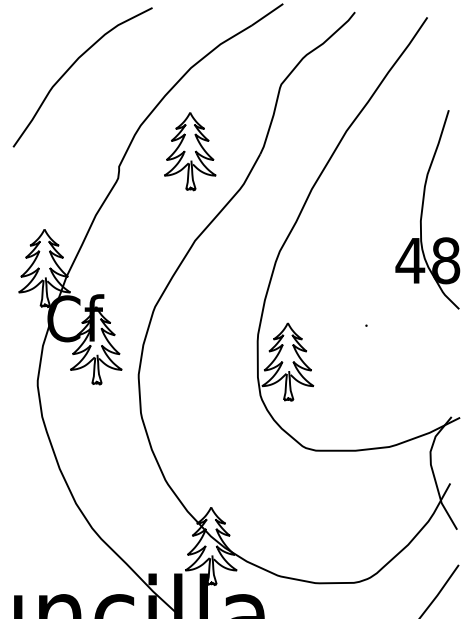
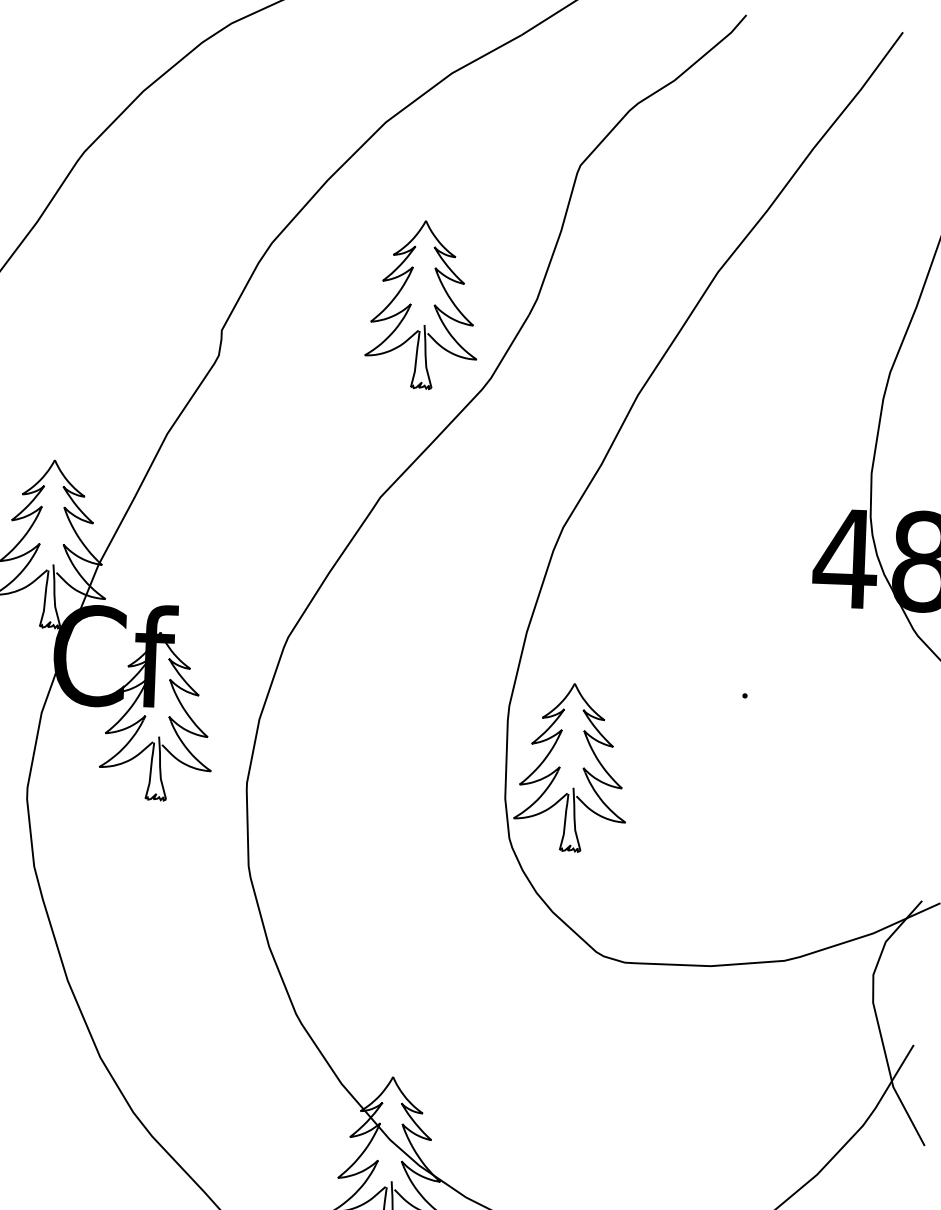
part: (190, 151) -> (423, 305), moved

